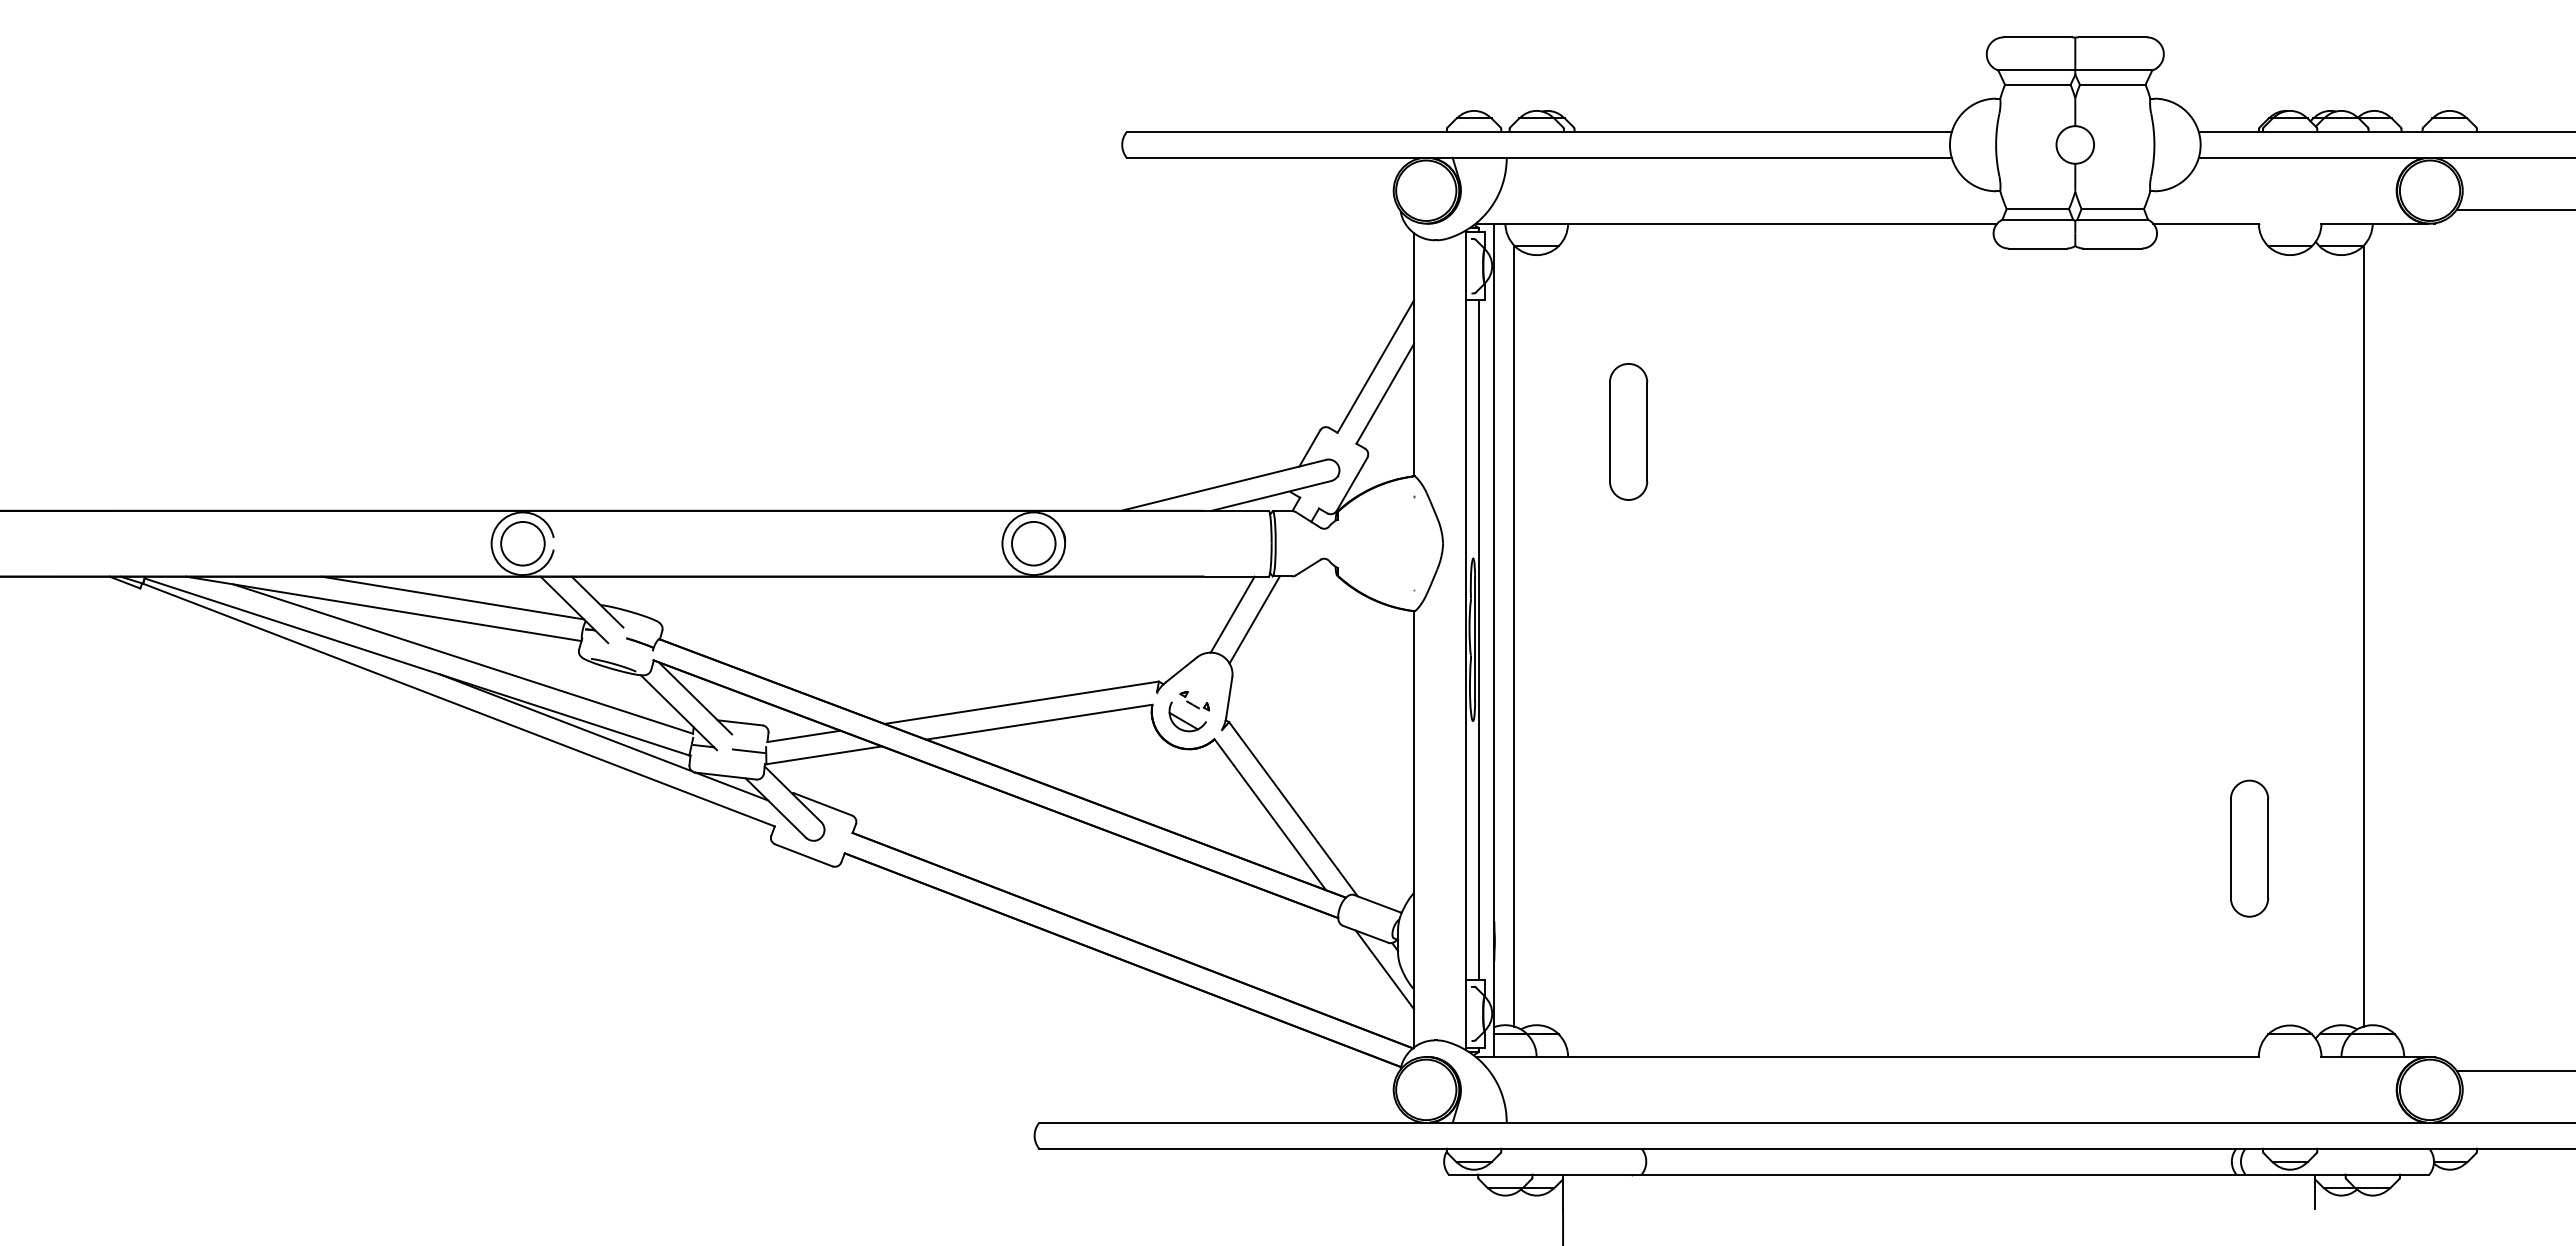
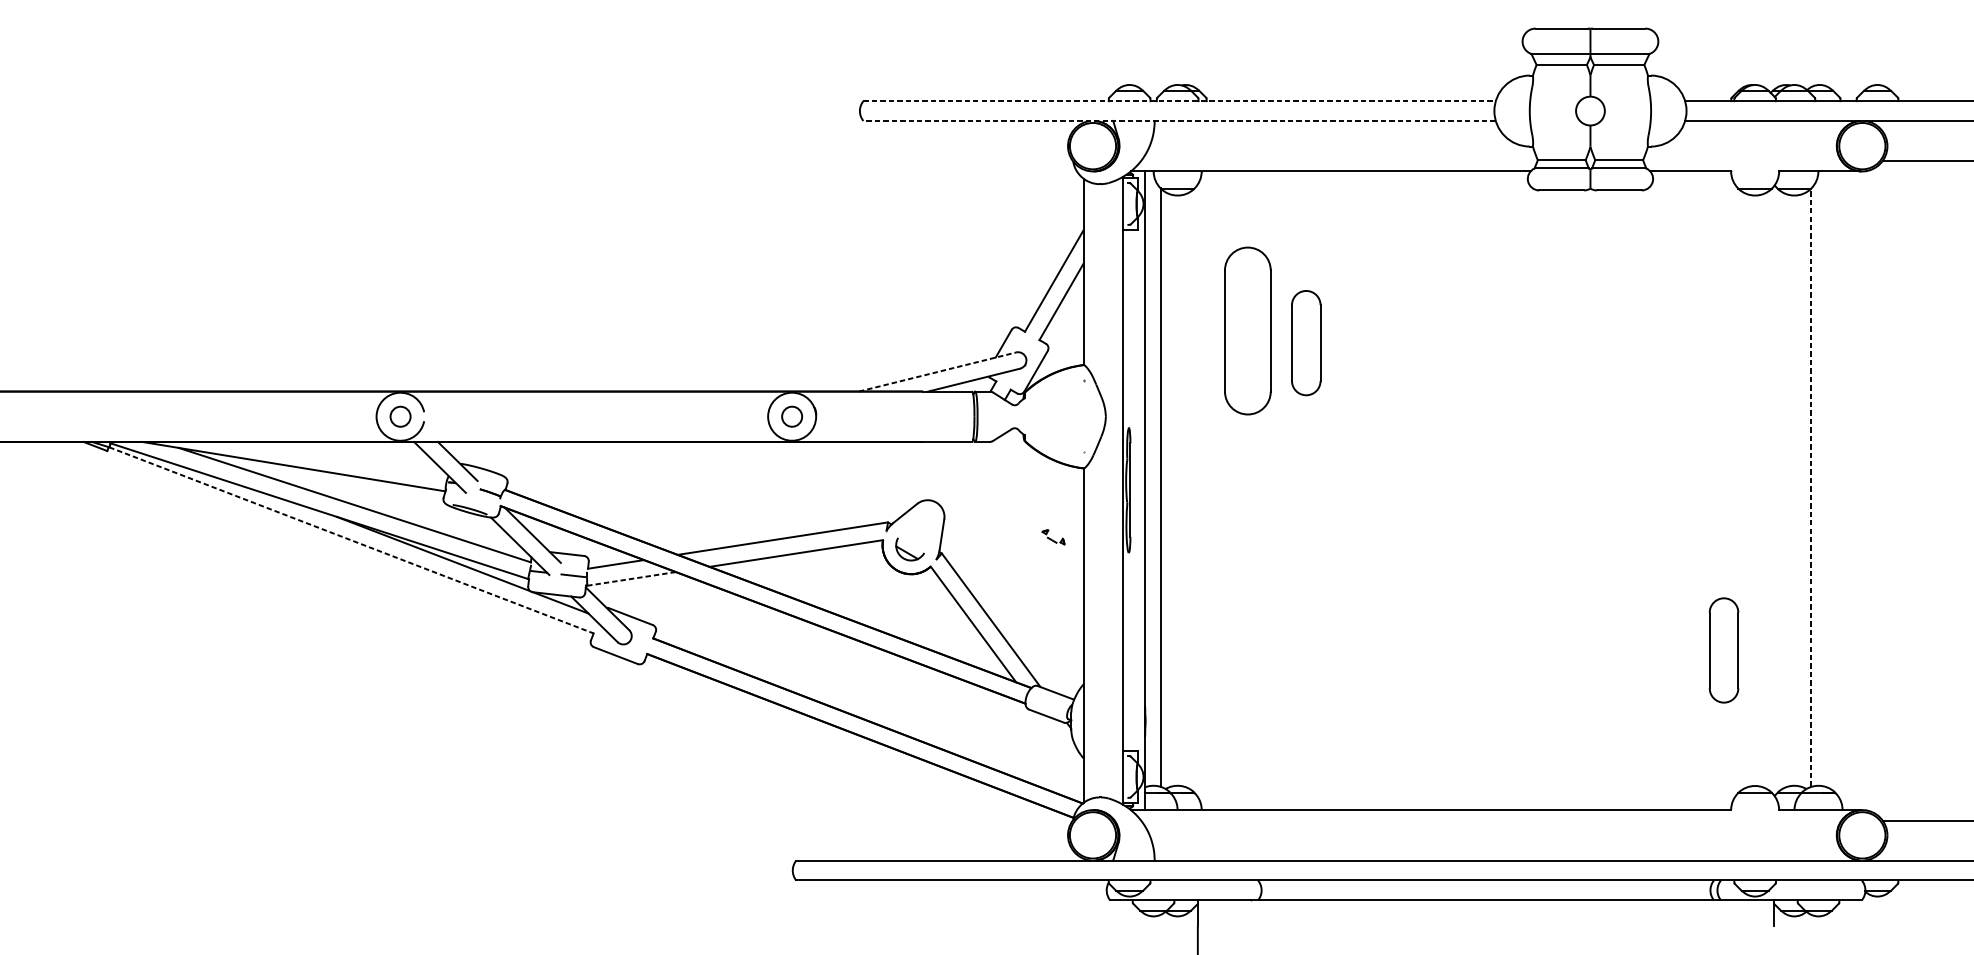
line: (1539, 132) -> (1179, 101), solid -> dashed
line: (1538, 157) -> (1179, 120), solid -> dashed
part: (1628, 431) -> (1247, 330), size x1.6
part: (1704, 447) -> (1306, 342), added
line: (1223, 485) -> (937, 372), solid -> dashed
circle: (522, 543) -> (400, 416), size x0.6
circle: (1033, 543) -> (791, 416), size x0.6
line: (452, 597) -> (346, 457), removed
line: (1232, 614) -> (944, 470), removed
line: (1254, 619) -> (961, 474), removed
line: (2363, 635) -> (1811, 487), solid -> dashed
line: (1478, 639) -> (1133, 490), removed
part: (1194, 701) -> (1053, 537), moved
line: (458, 705) -> (351, 540), solid -> dashed
line: (824, 755) -> (631, 579), solid -> dashed
line: (1384, 969) -> (1060, 743), removed

